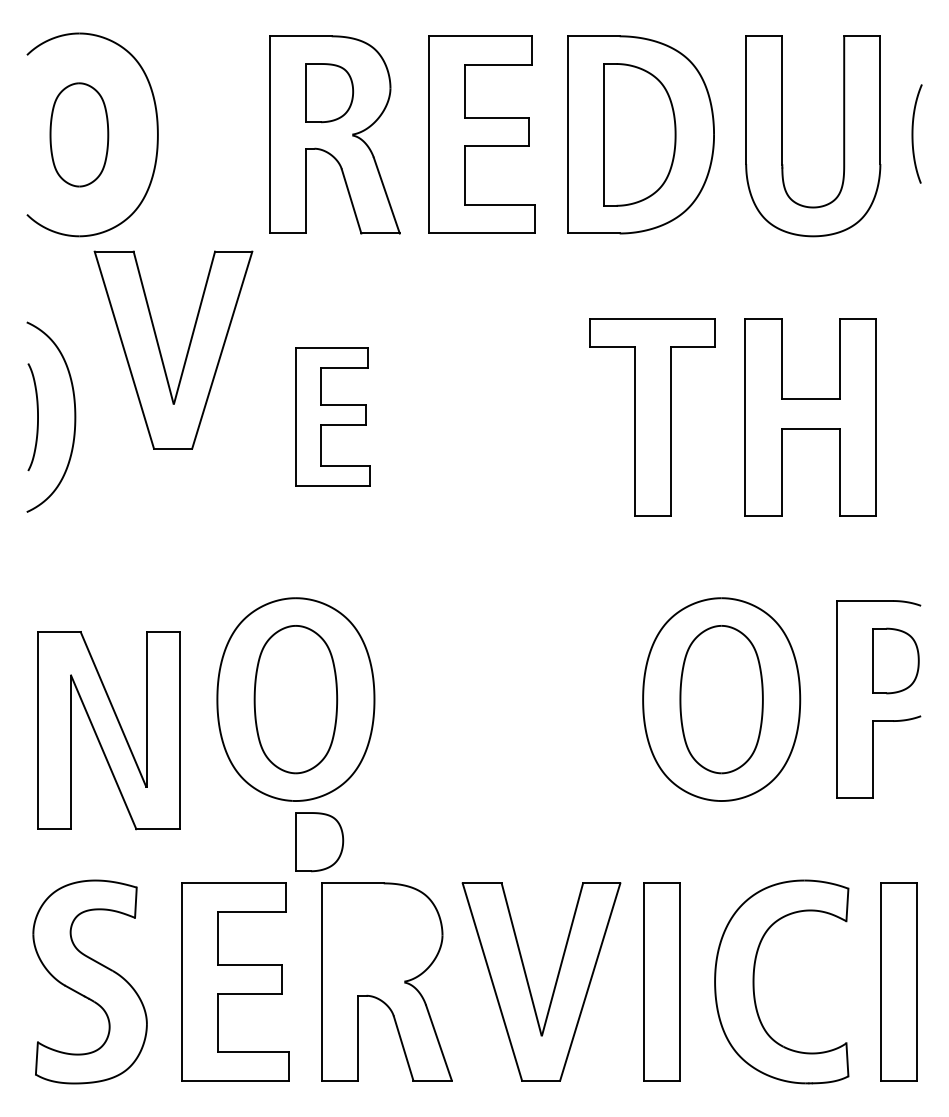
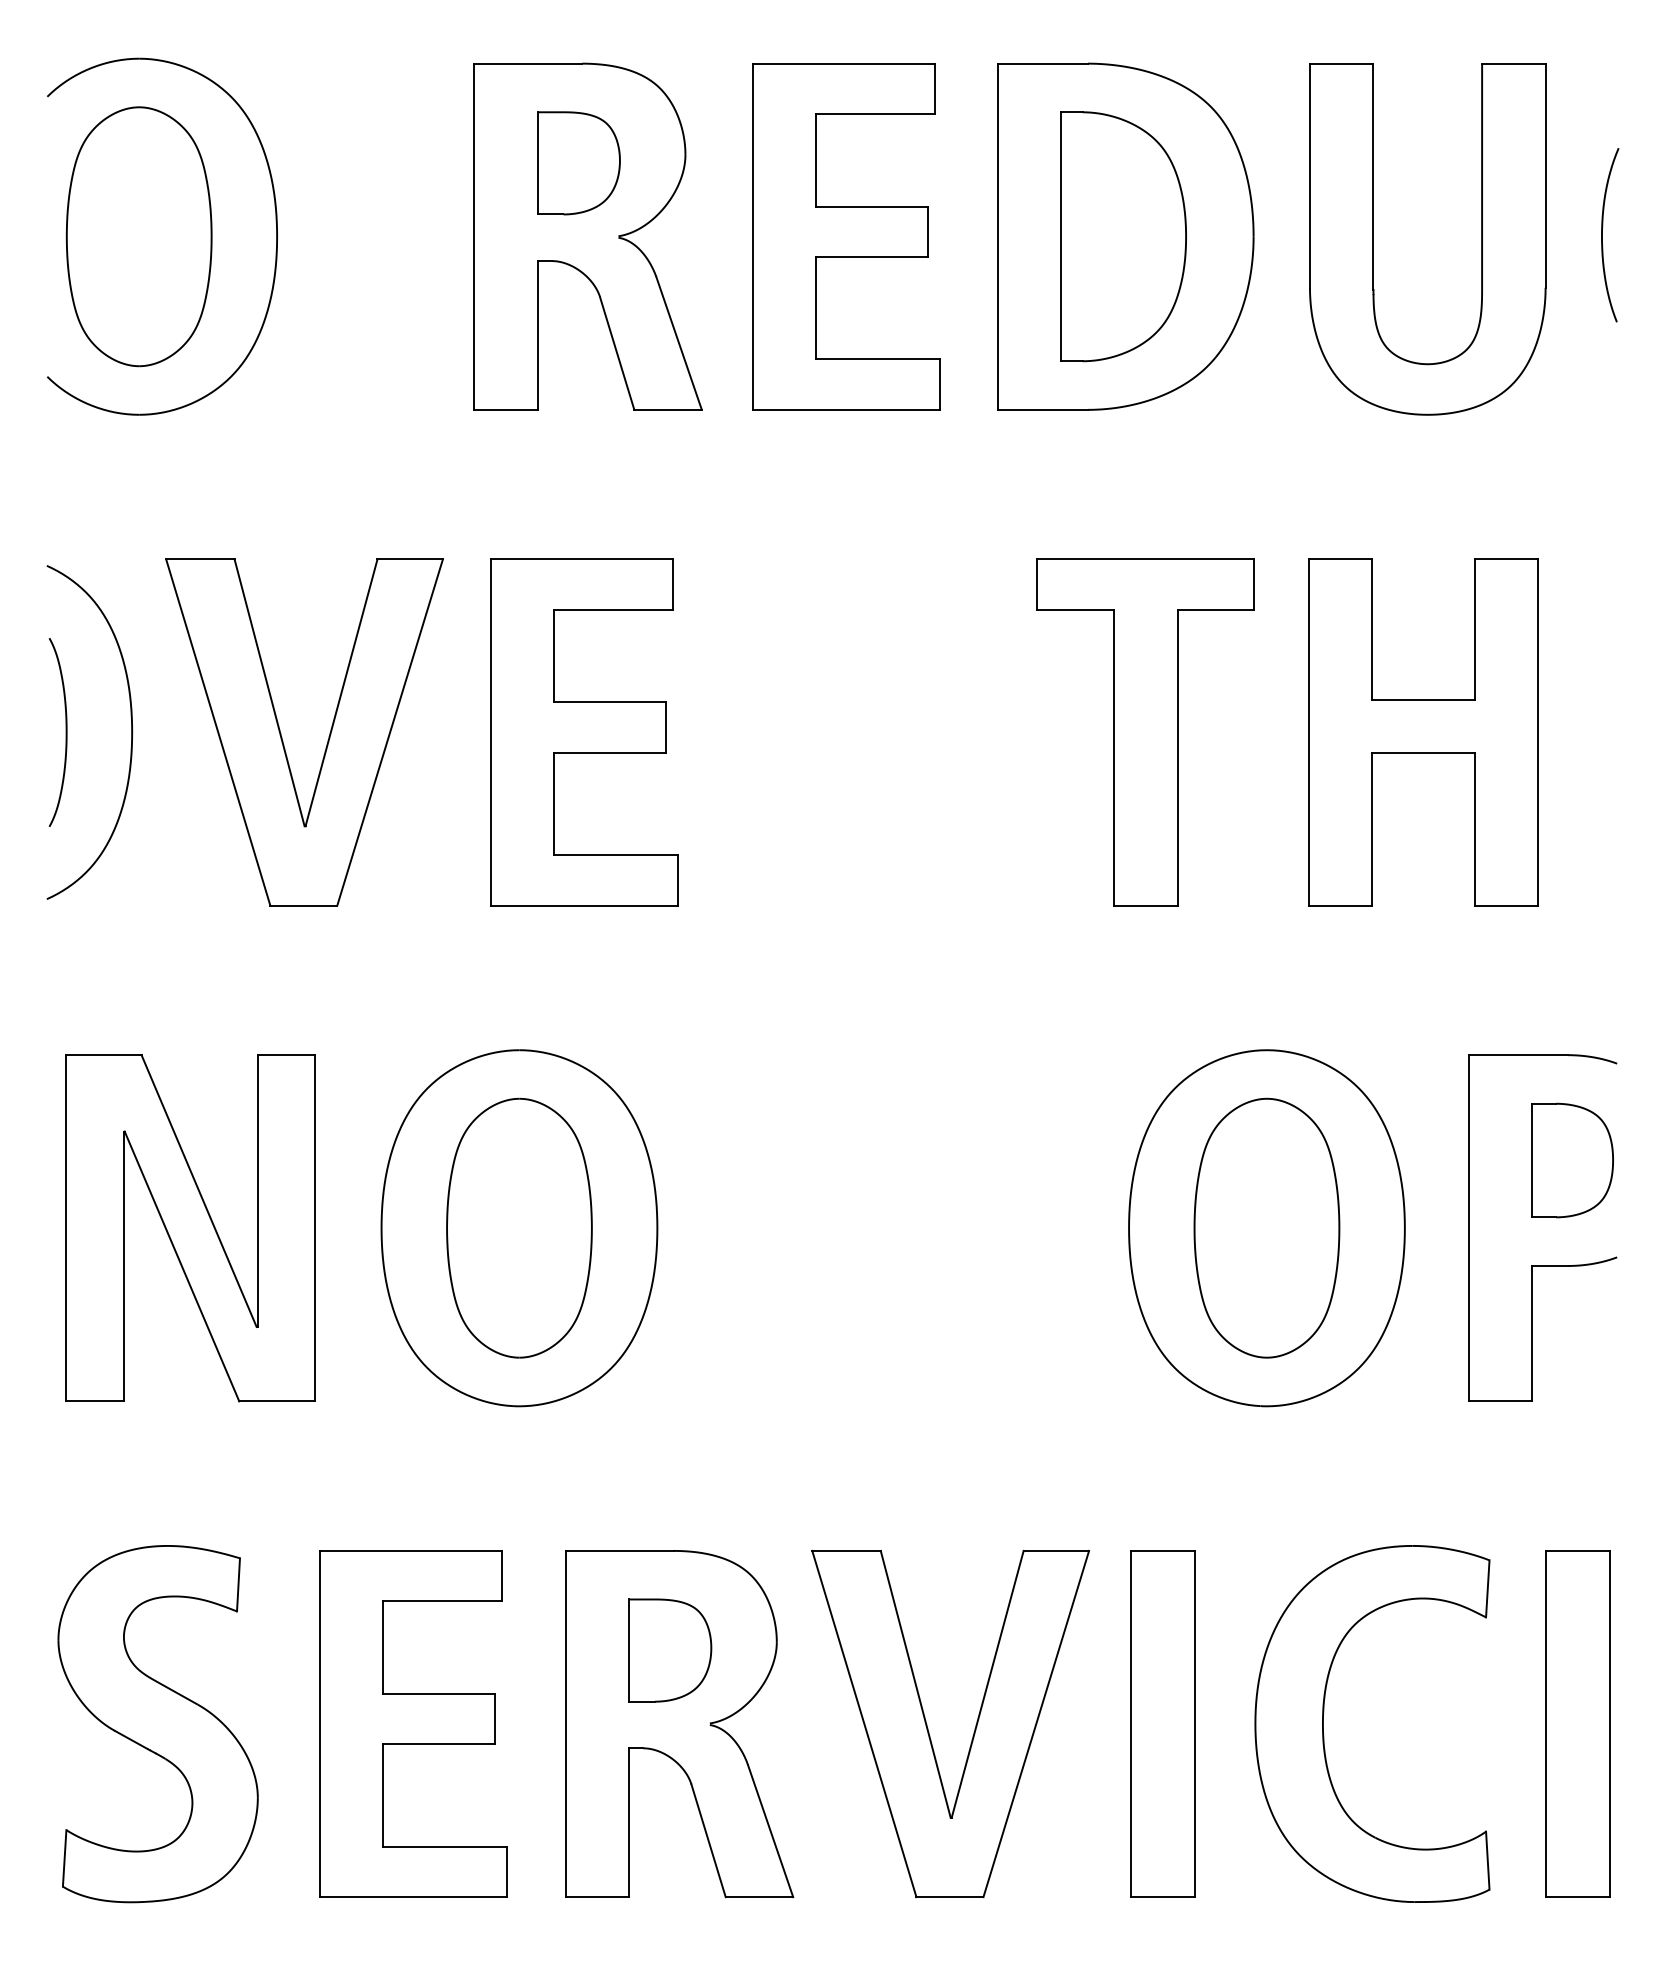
part: (79, 134) -> (139, 236), size x1.43
part: (161, 352) -> (283, 736), moved
part: (332, 417) -> (583, 732), size x1.43
part: (108, 730) -> (190, 1228), moved
part: (319, 842) -> (669, 1651), moved

